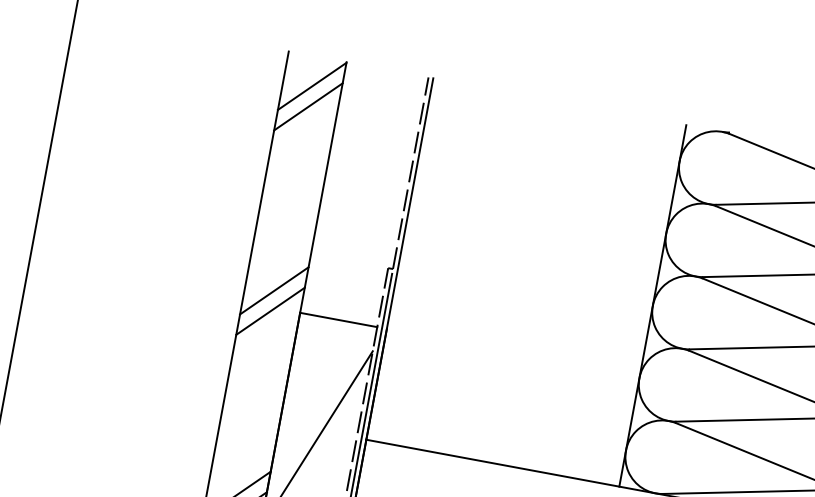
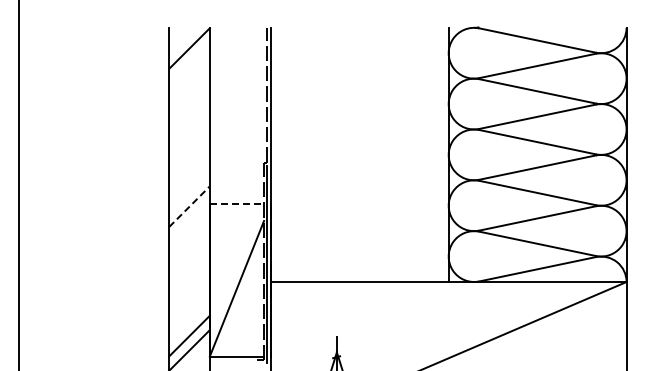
line: (308, 106) -> (189, 62), removed
line: (274, 291) -> (189, 192), removed
line: (270, 310) -> (189, 206), solid -> dashed
line: (339, 320) -> (237, 204), solid -> dashed

